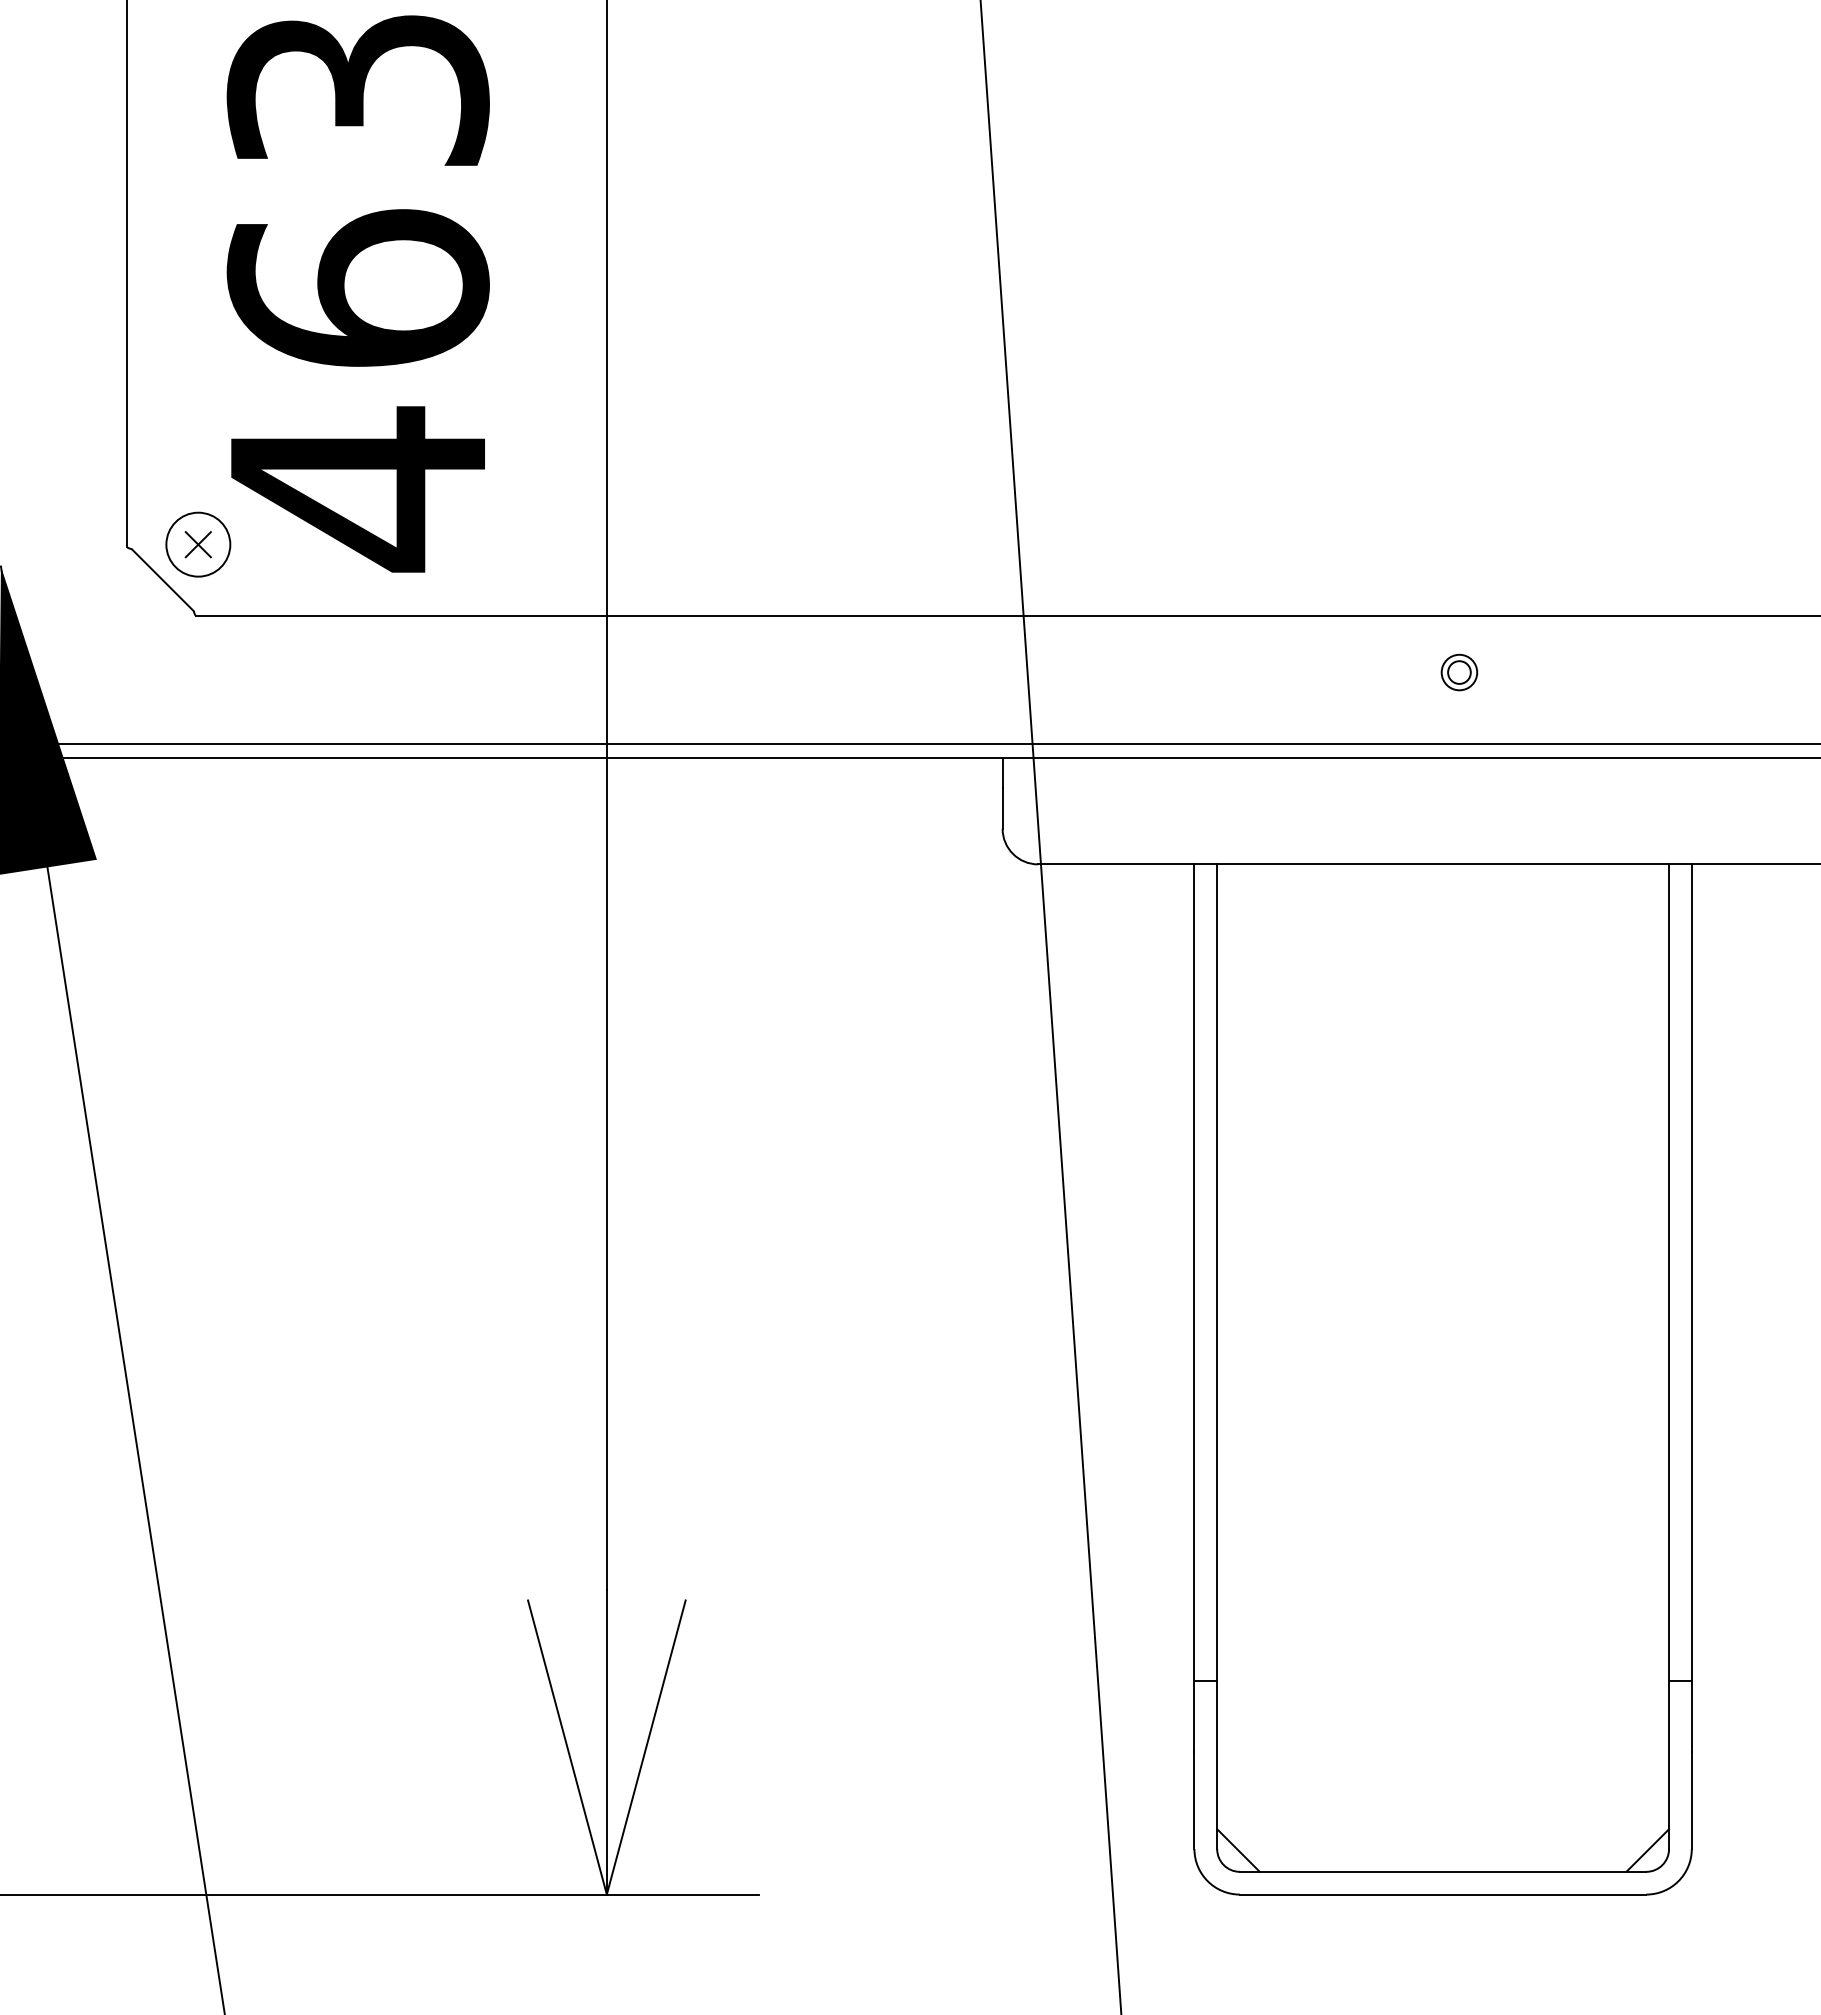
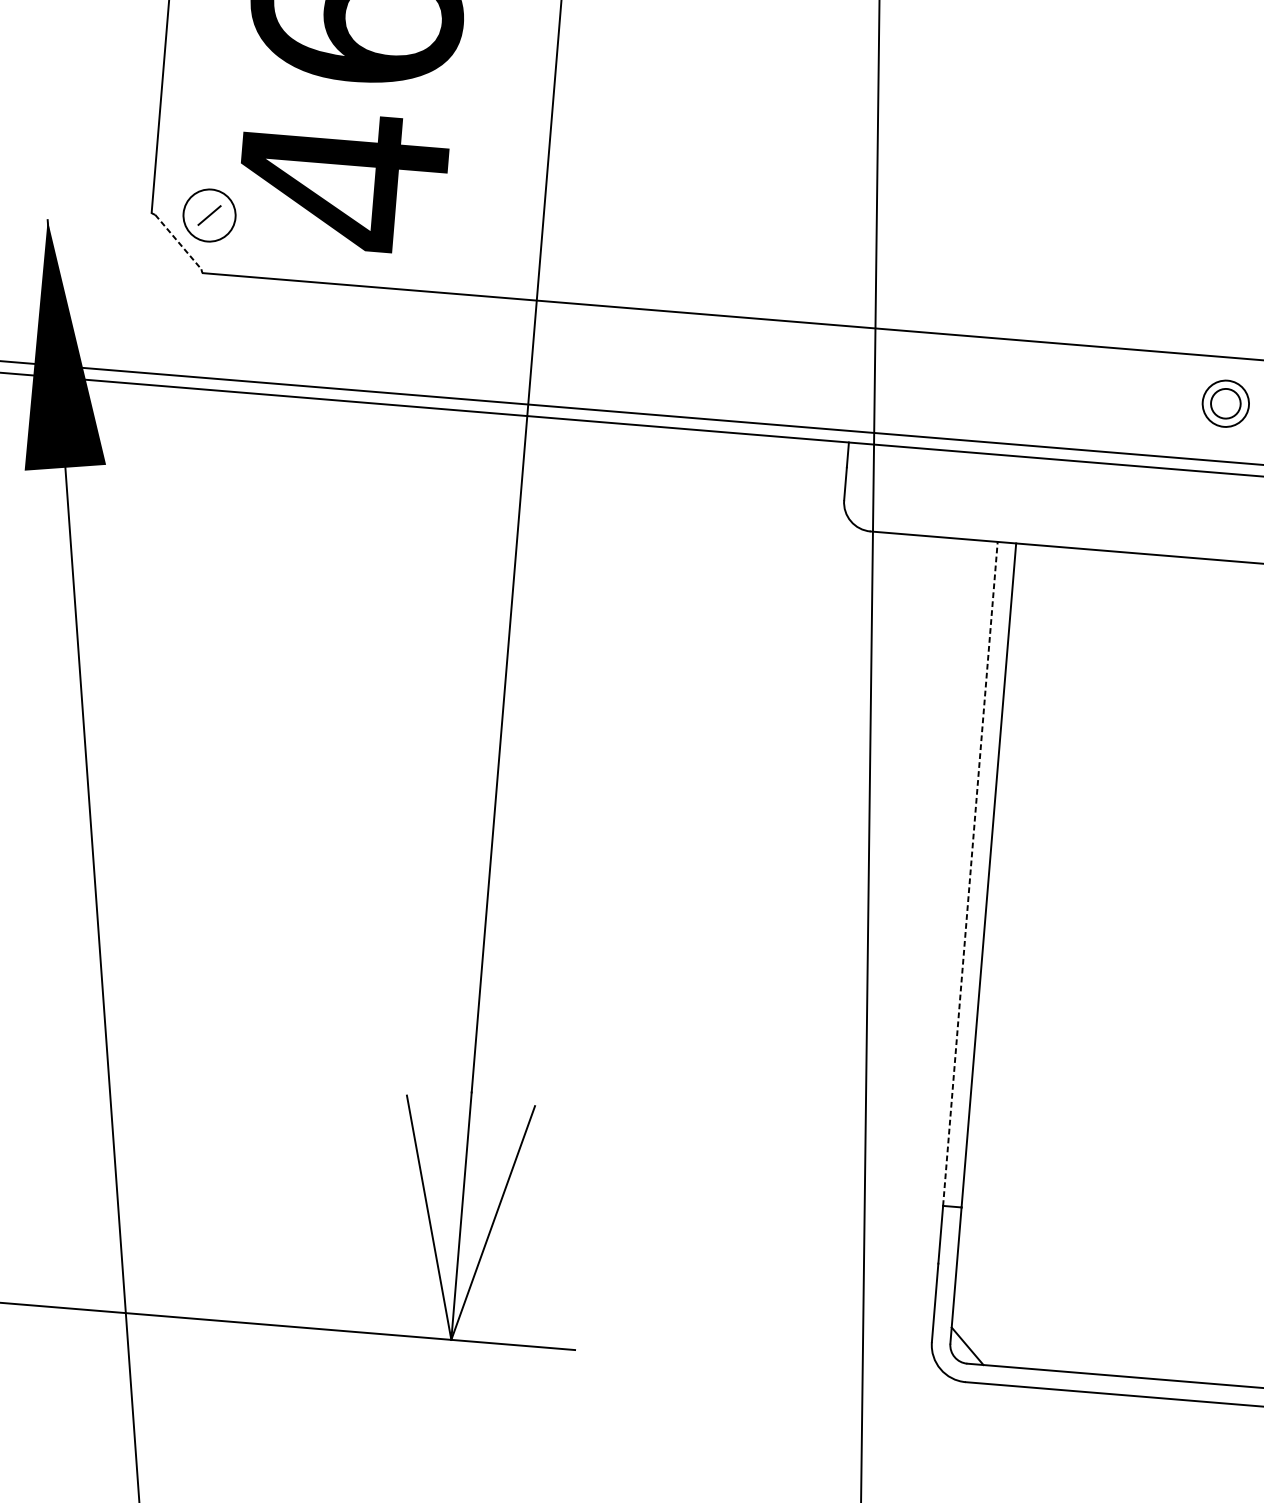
line: (197, 544) -> (208, 215), removed
line: (162, 580) -> (178, 242), solid -> dashed
part: (1459, 672) -> (1225, 403), size x1.6
line: (1194, 1272) -> (970, 873), solid -> dashed

